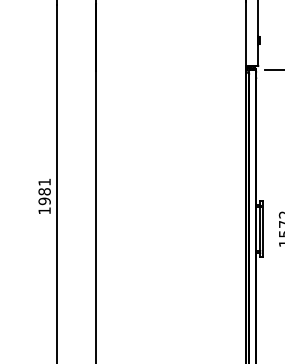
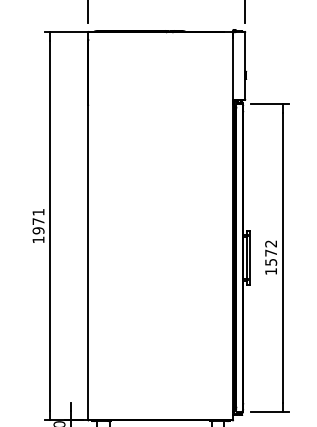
text: (44, 191) -> (38, 221), 1981 -> 1971

